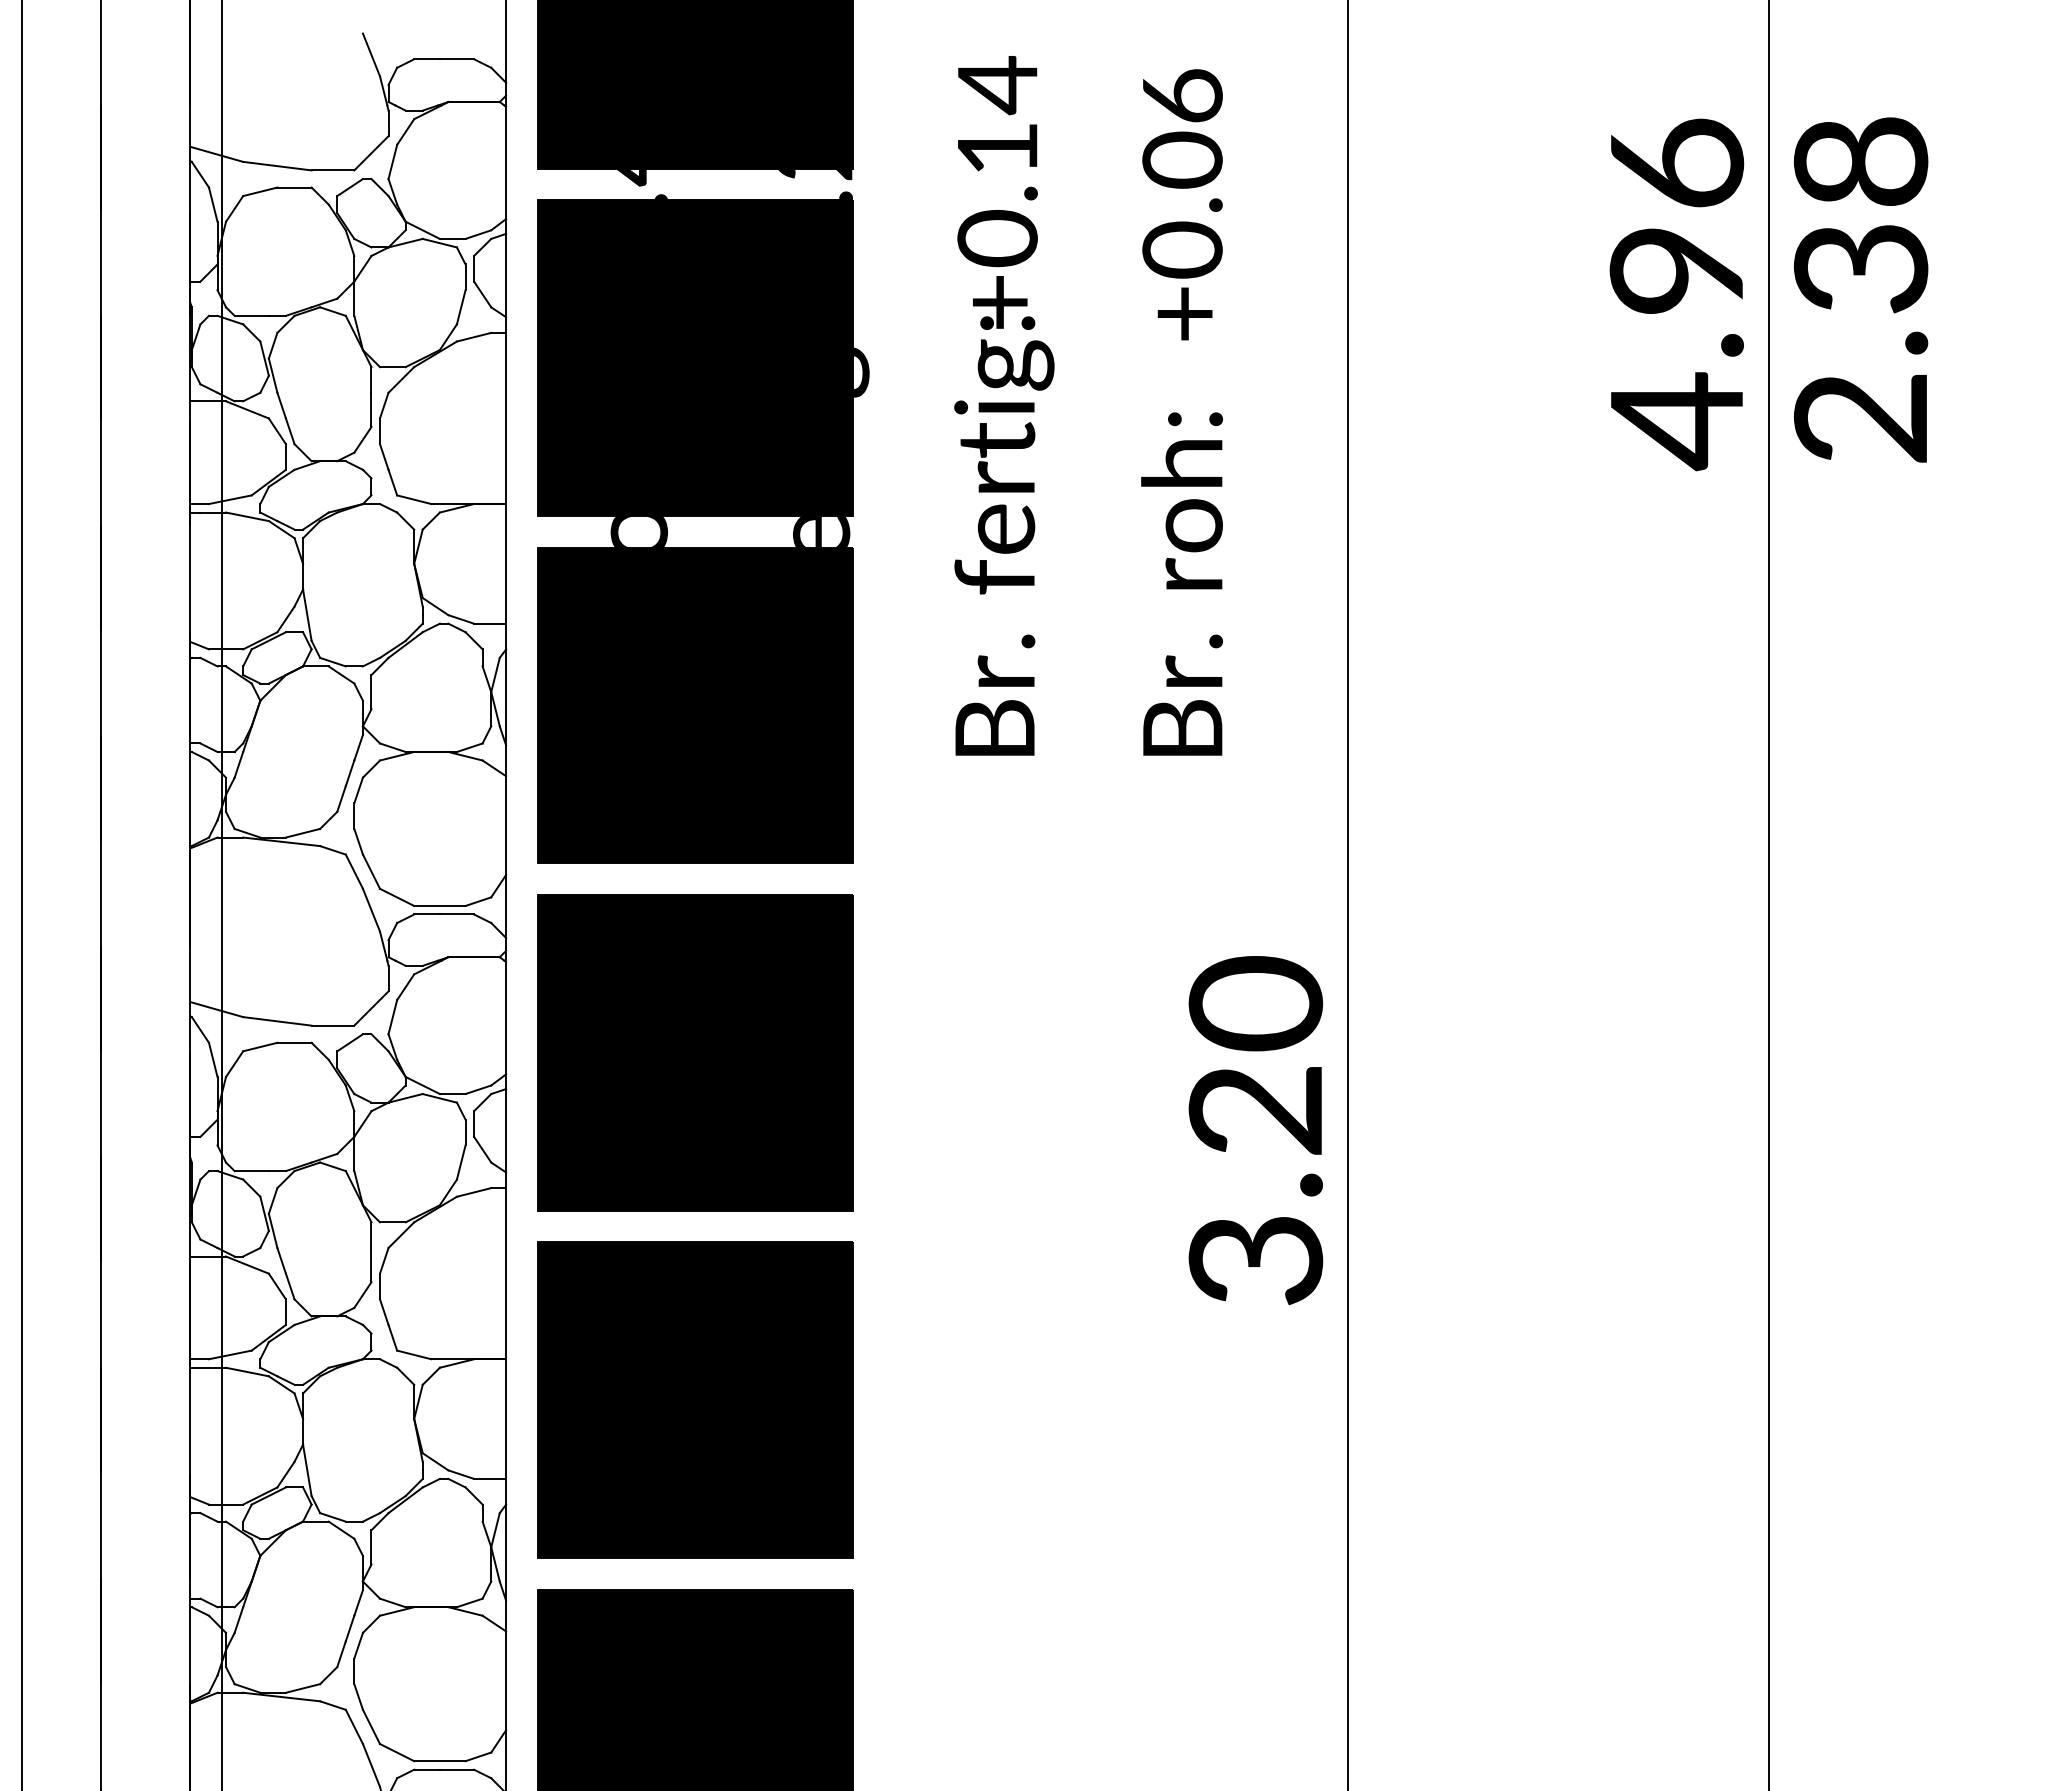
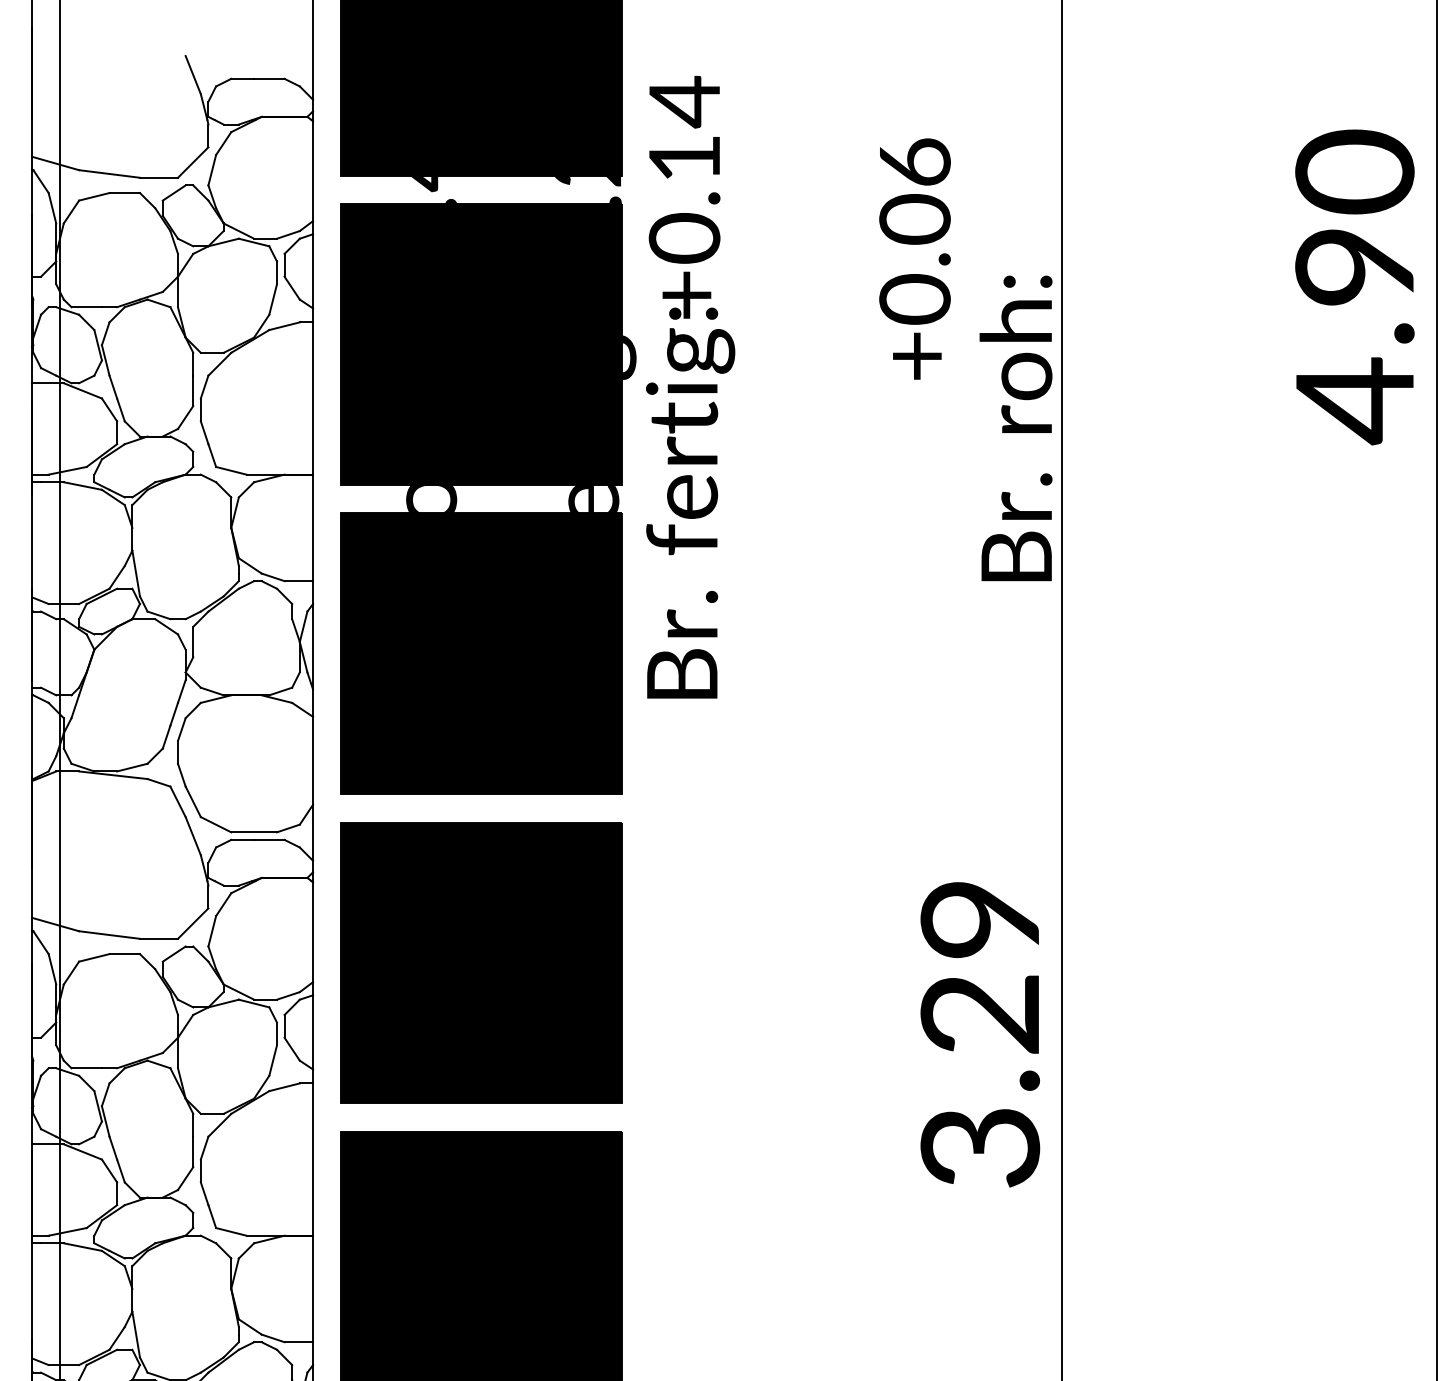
text: (1676, 163) -> (1354, 171), 4.96 -> 4.90
text: (1182, 204) -> (914, 258), moved
text: (1004, 405) -> (690, 386), moved
text: (1181, 583) -> (1015, 427), moved
text: (1256, 1003) -> (980, 919), 3.20 -> 3.29

